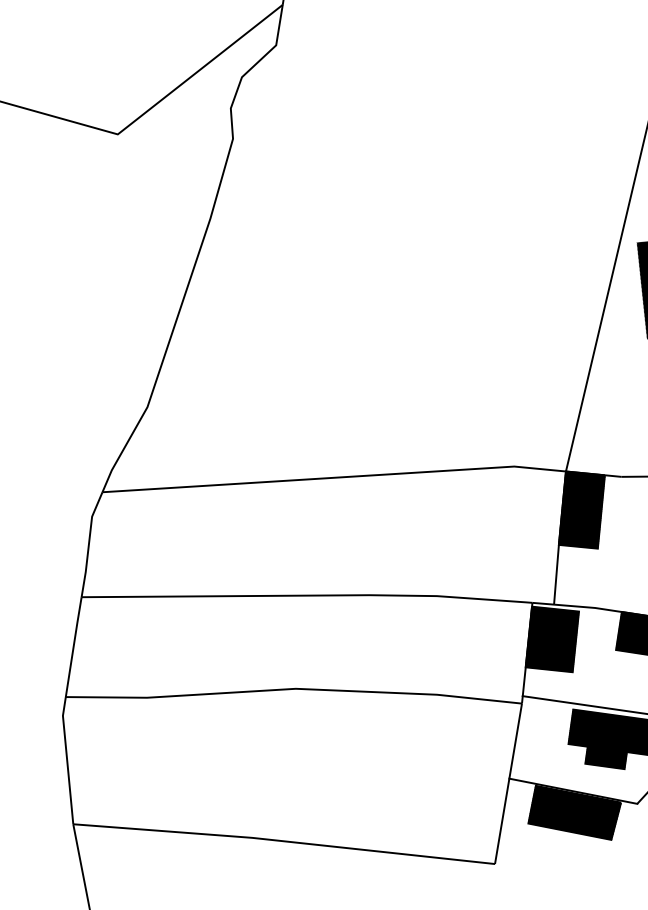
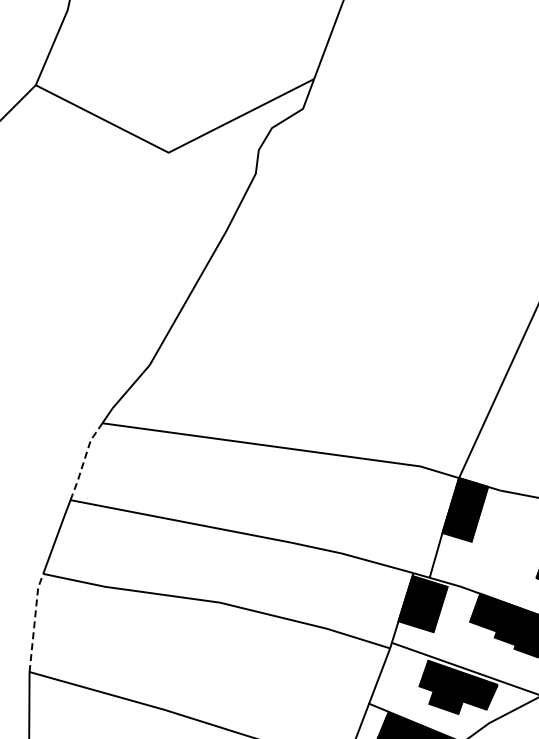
line: (89, 543) -> (84, 460), solid -> dashed
line: (66, 759) -> (34, 621), solid -> dashed

